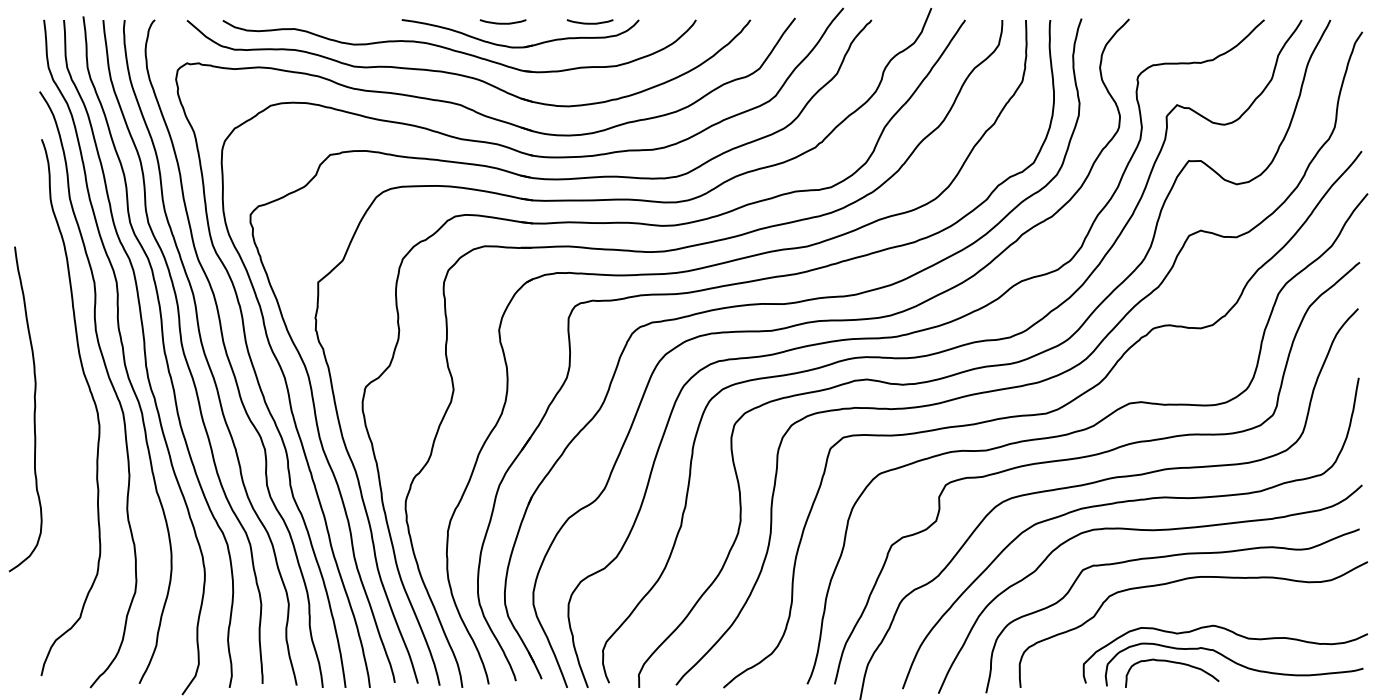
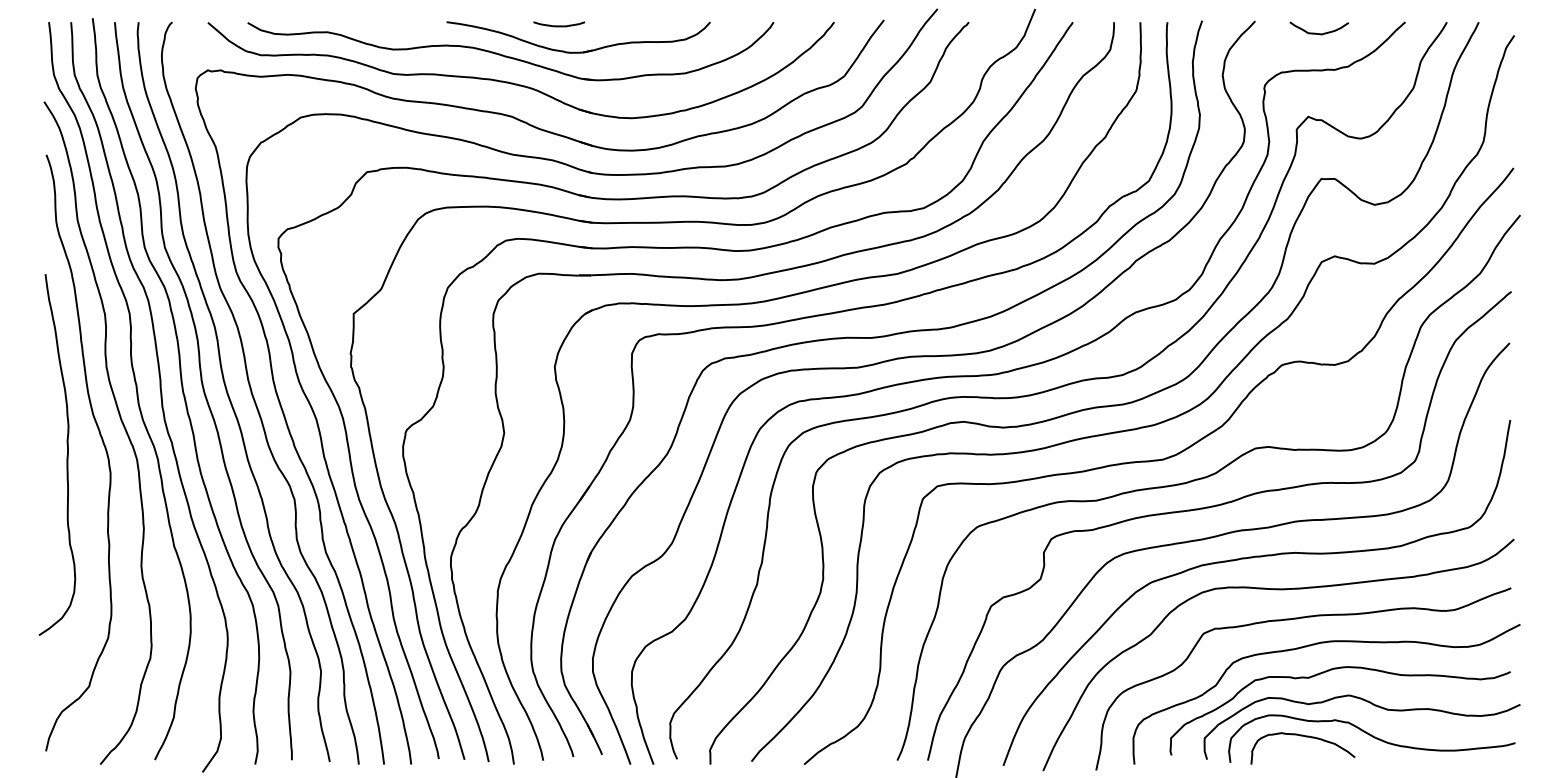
curve: (589, 22) -> (655, 24), removed
curve: (1186, 29) -> (1318, 32), added
curve: (33, 412) -> (66, 458), moved
curve: (1195, 604) -> (1328, 671), added

